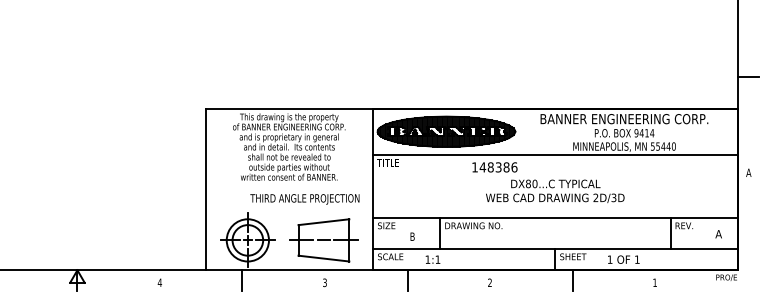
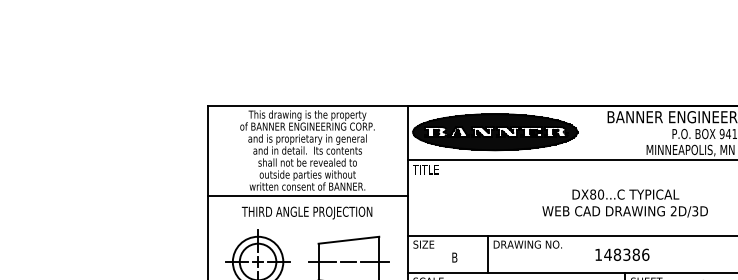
text: (494, 167) -> (621, 254), moved
line: (289, 184) -> (307, 195), added
text: (304, 199) -> (306, 213), moved

